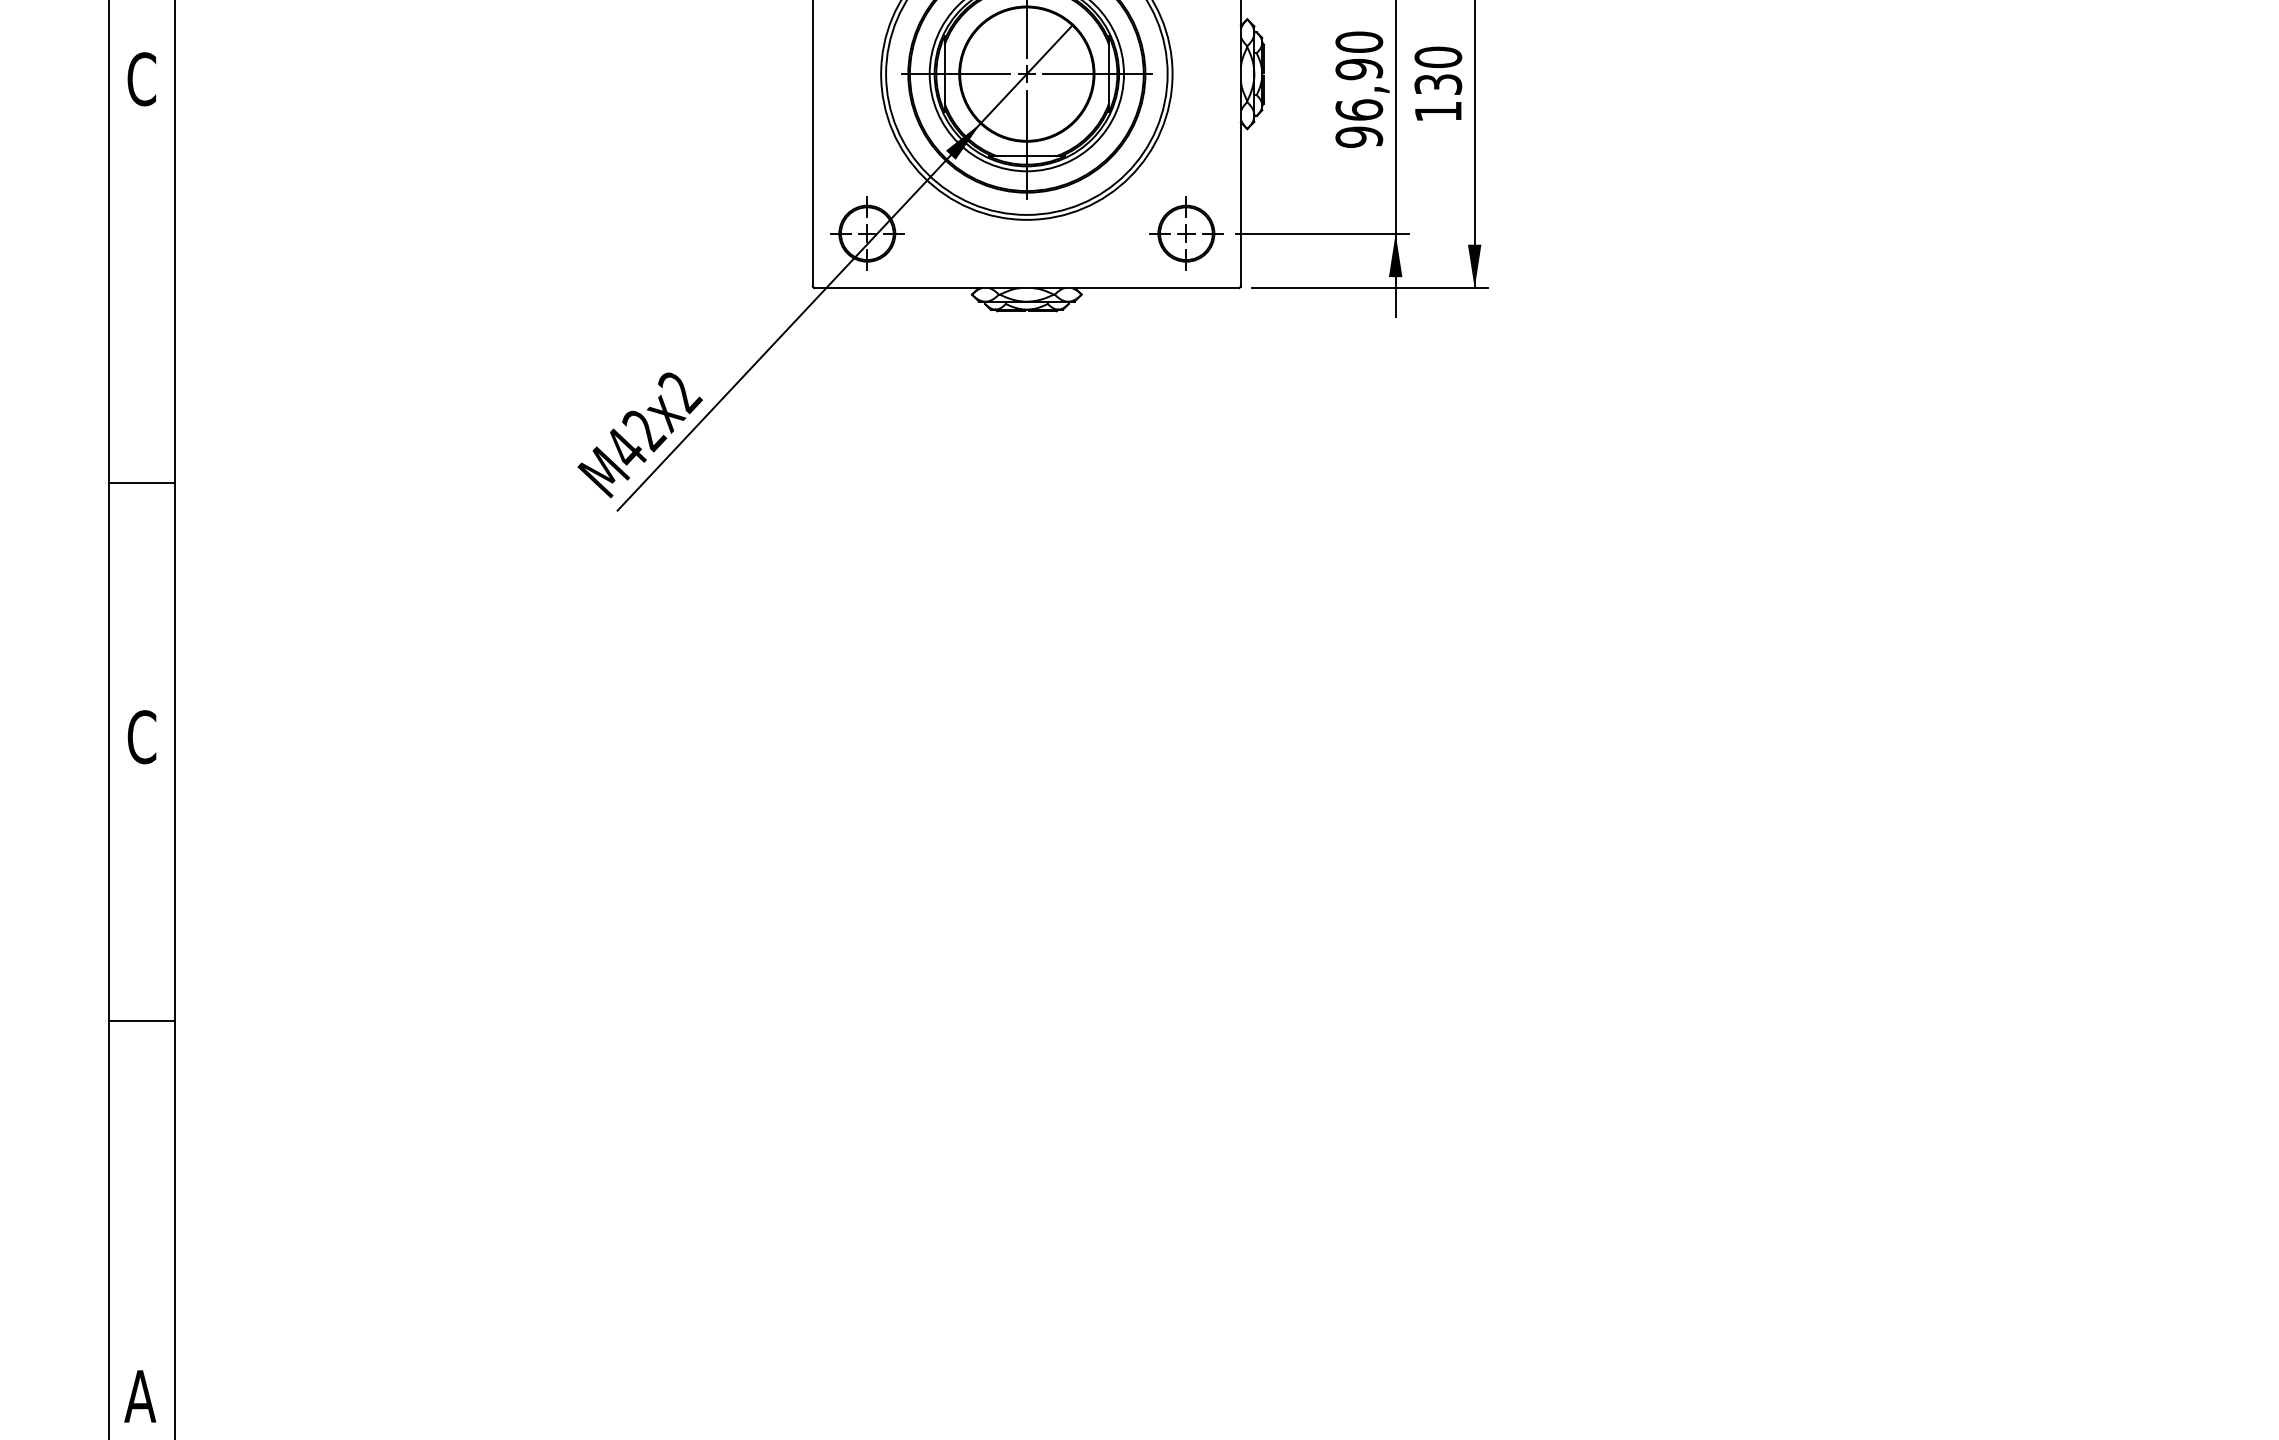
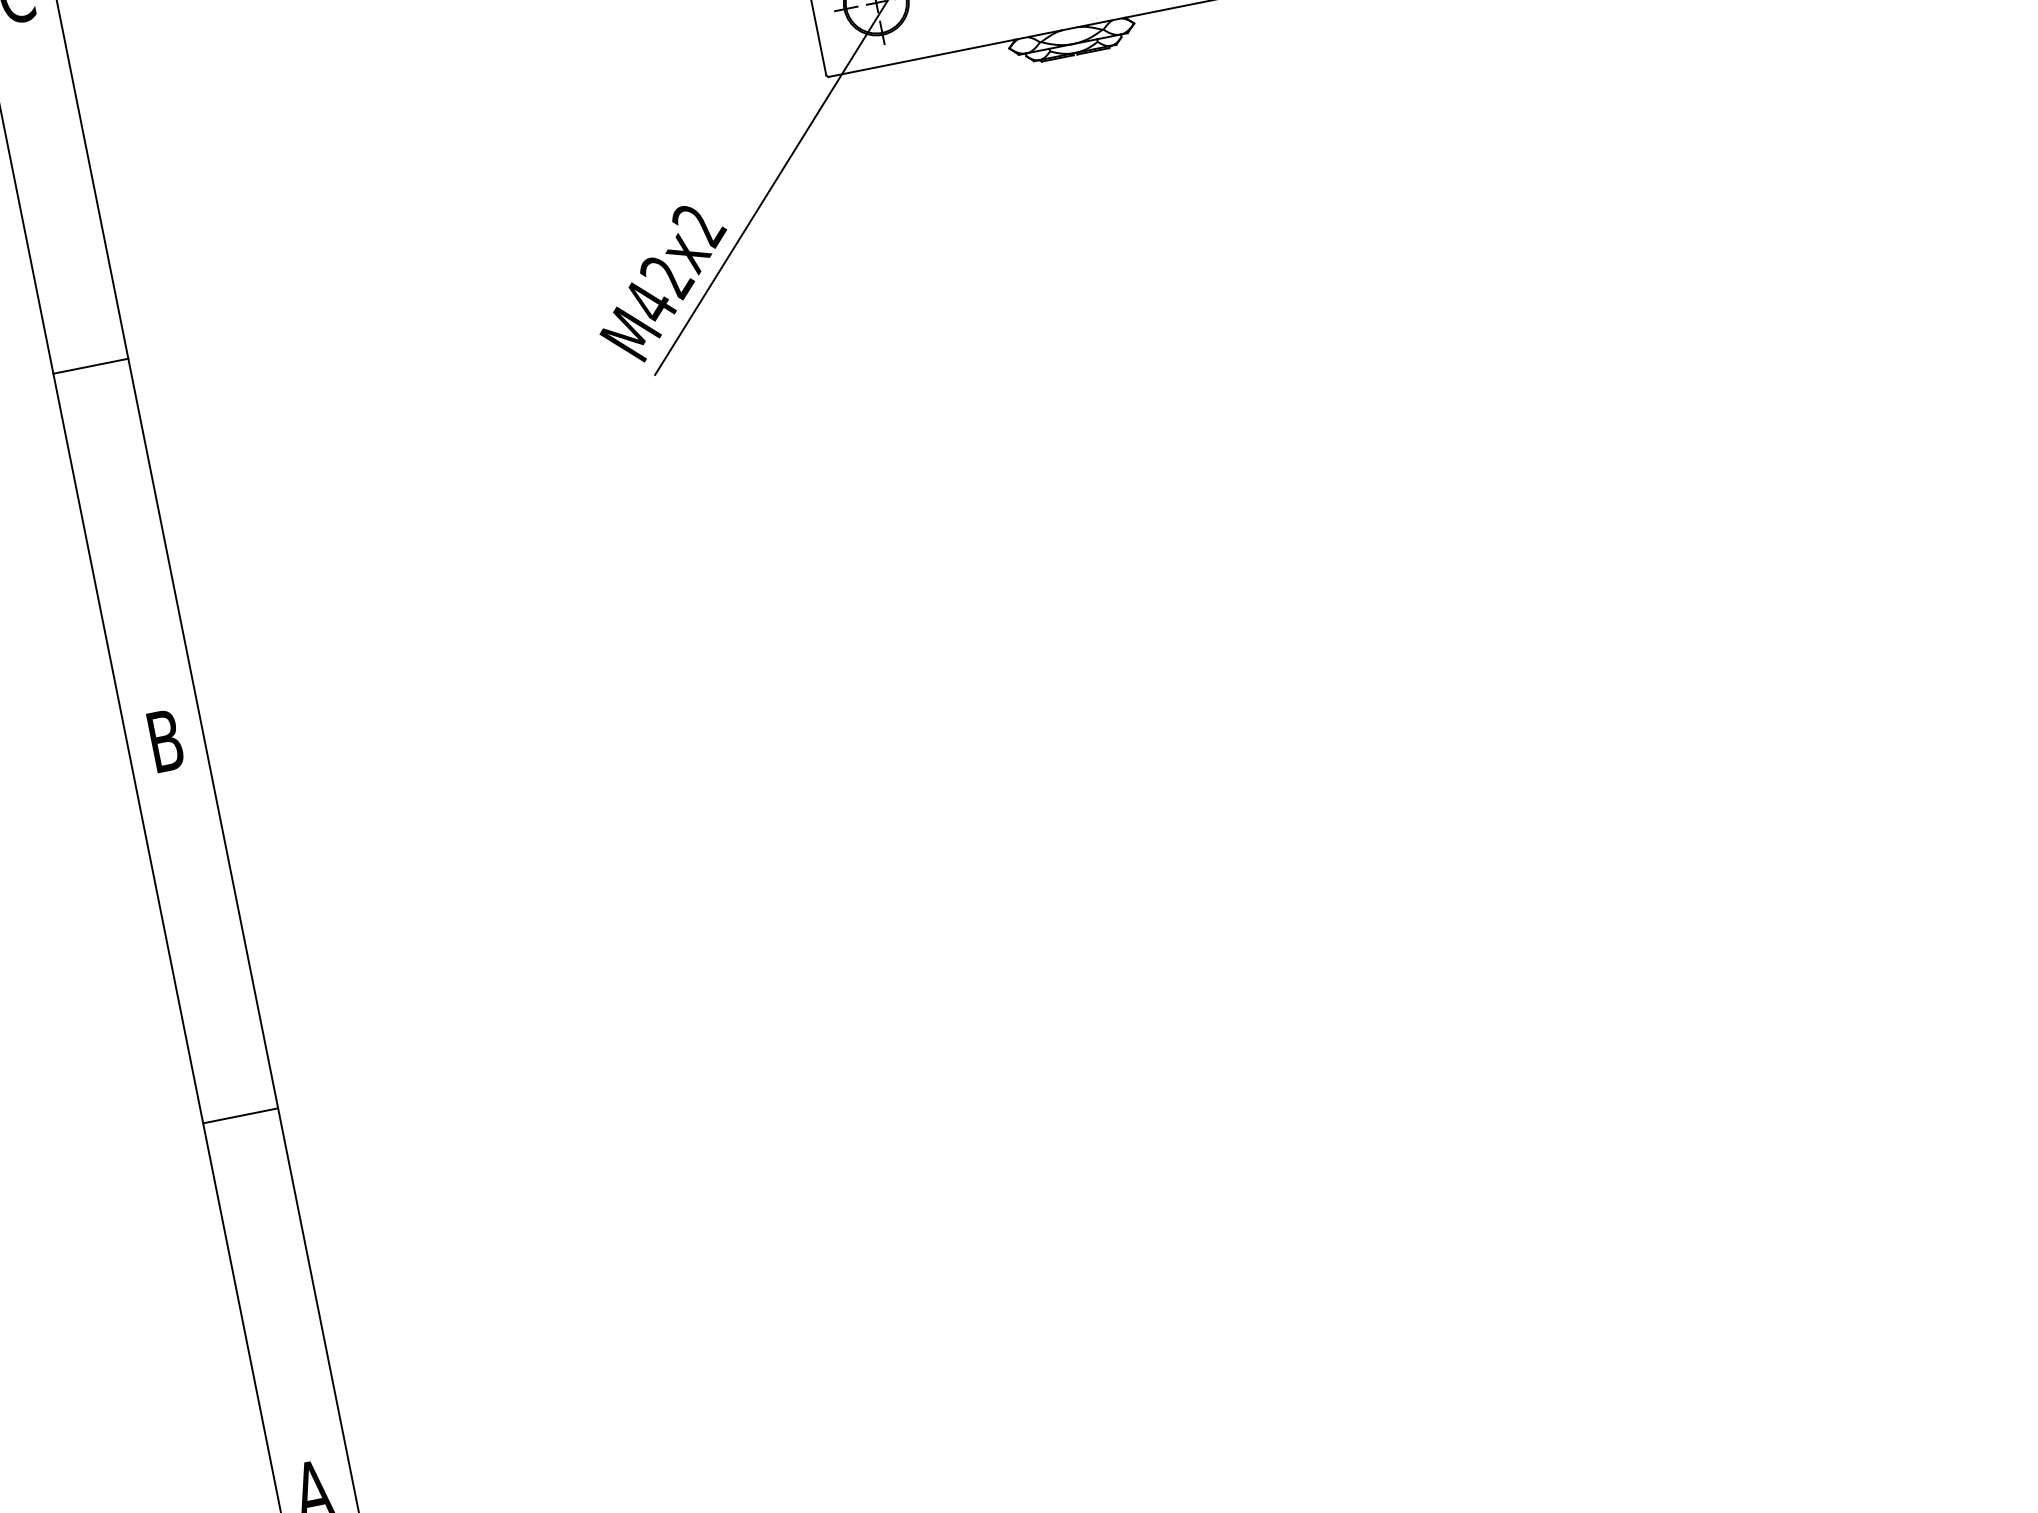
line: (142, 483) -> (91, 366), moved
text: (141, 737) -> (164, 741), C -> B
line: (142, 1020) -> (240, 1115), moved

